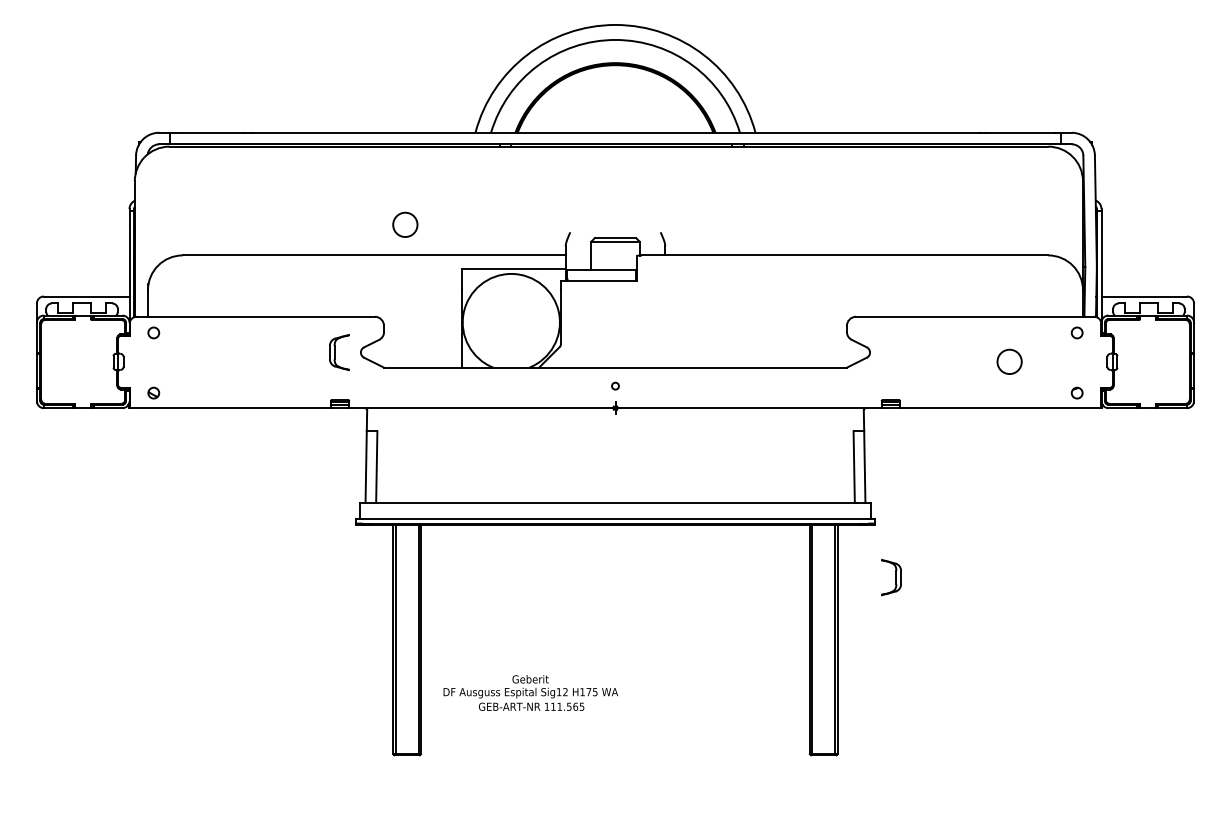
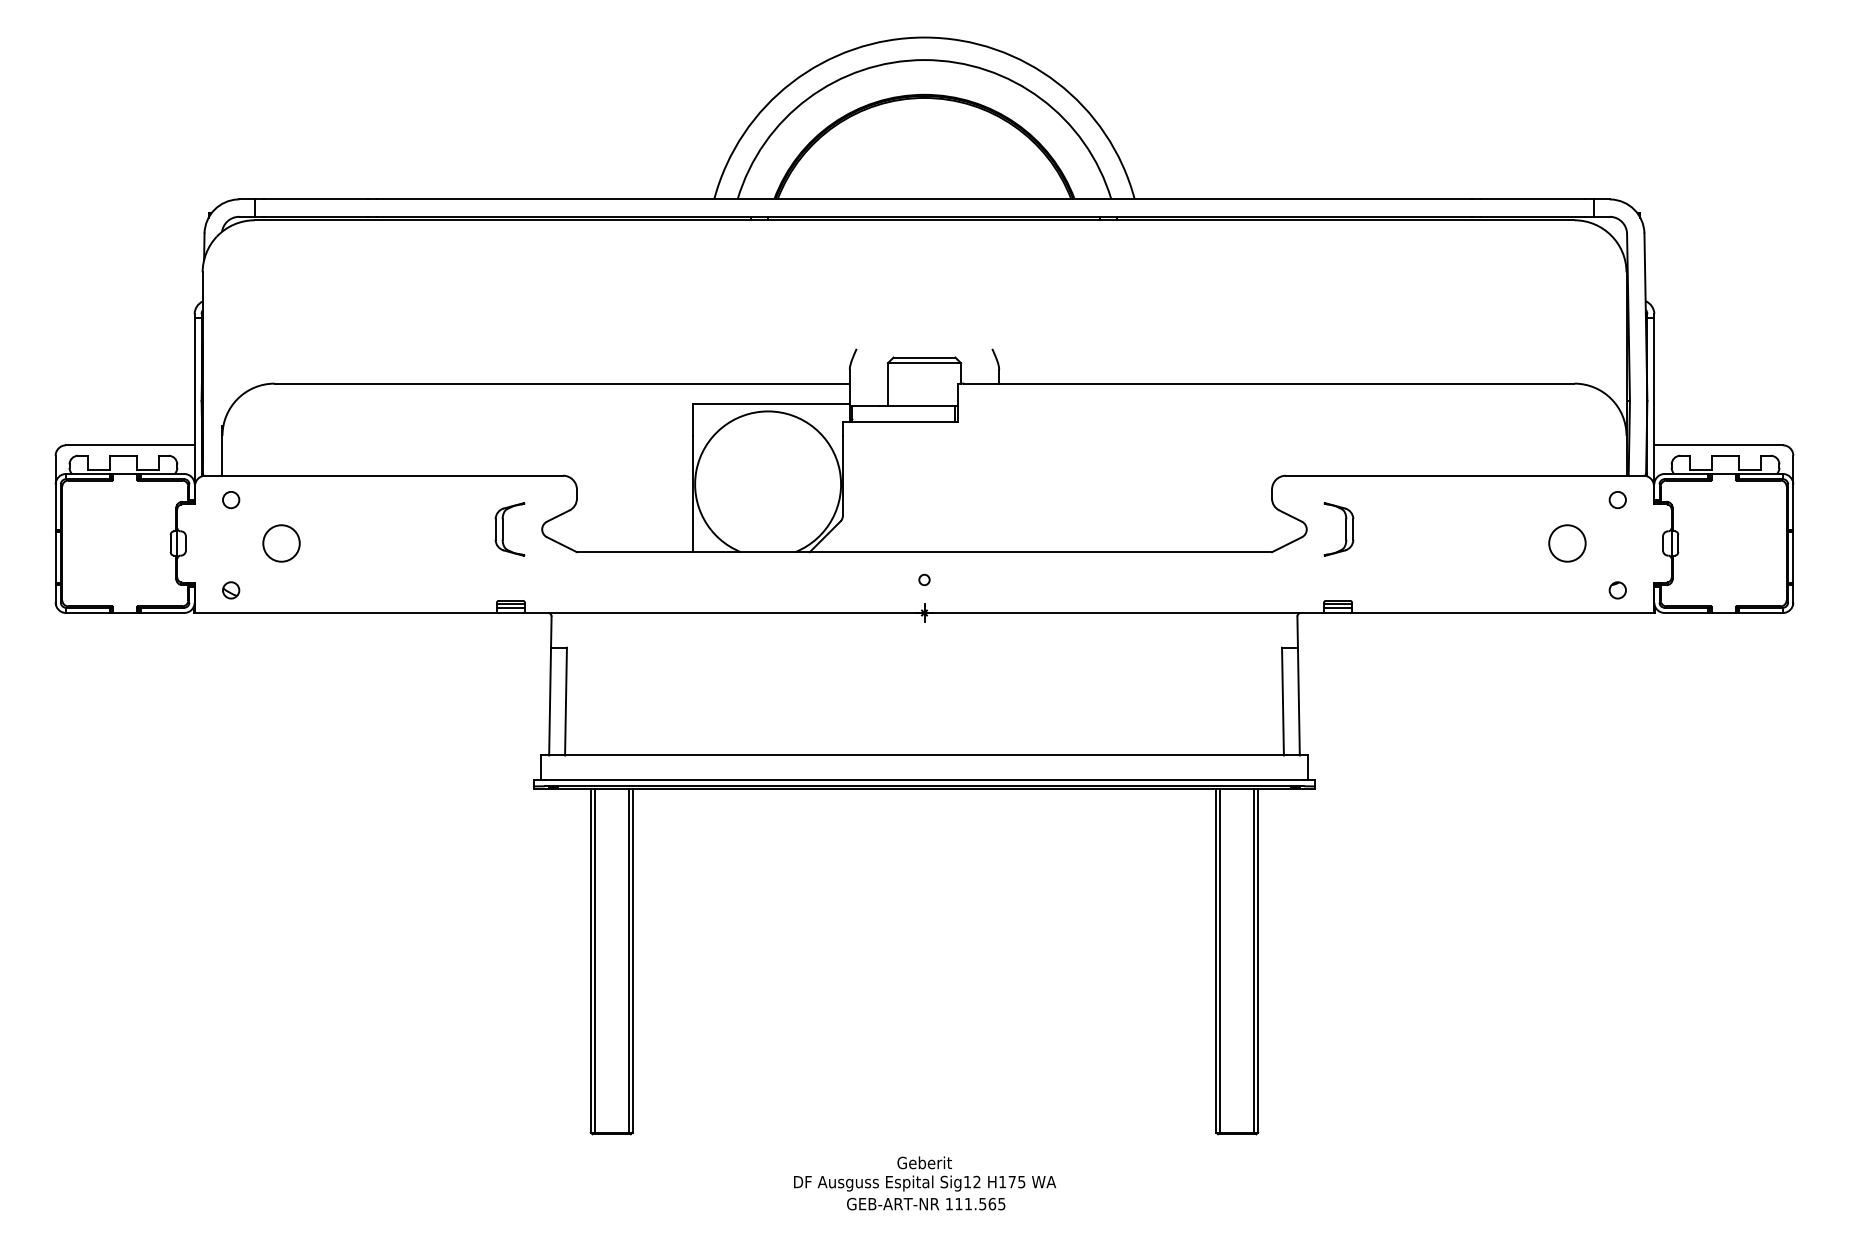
circle: (405, 224) -> (281, 542), moved
circle: (1009, 361) -> (1567, 542), moved
part: (891, 577) -> (1338, 529), moved
text: (530, 692) -> (924, 1182), moved

